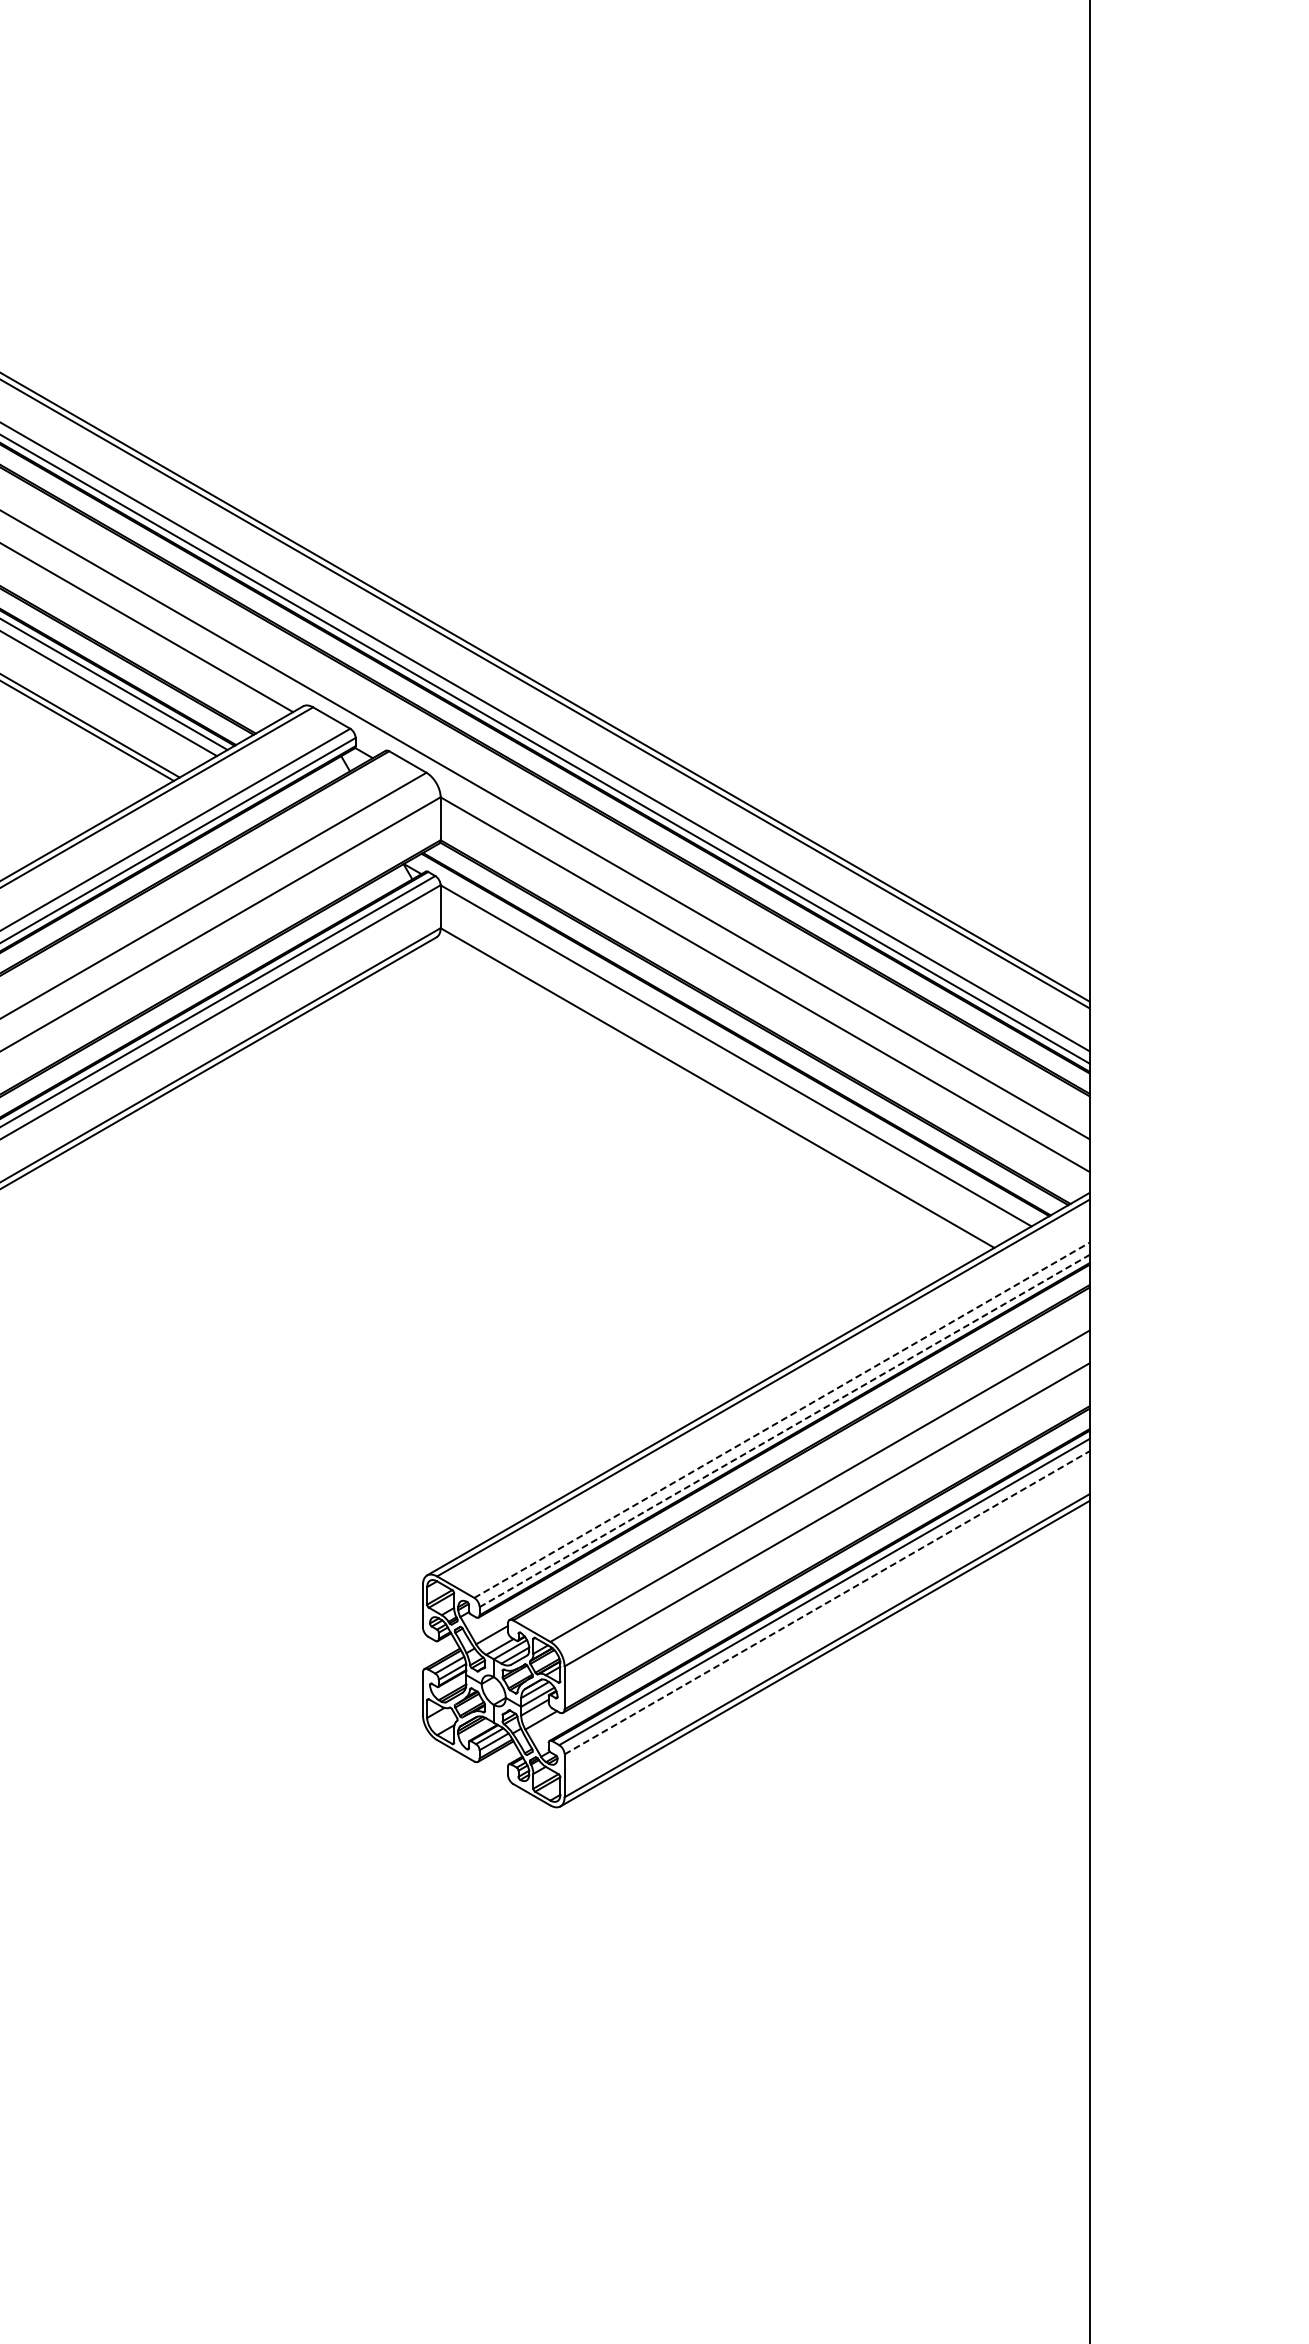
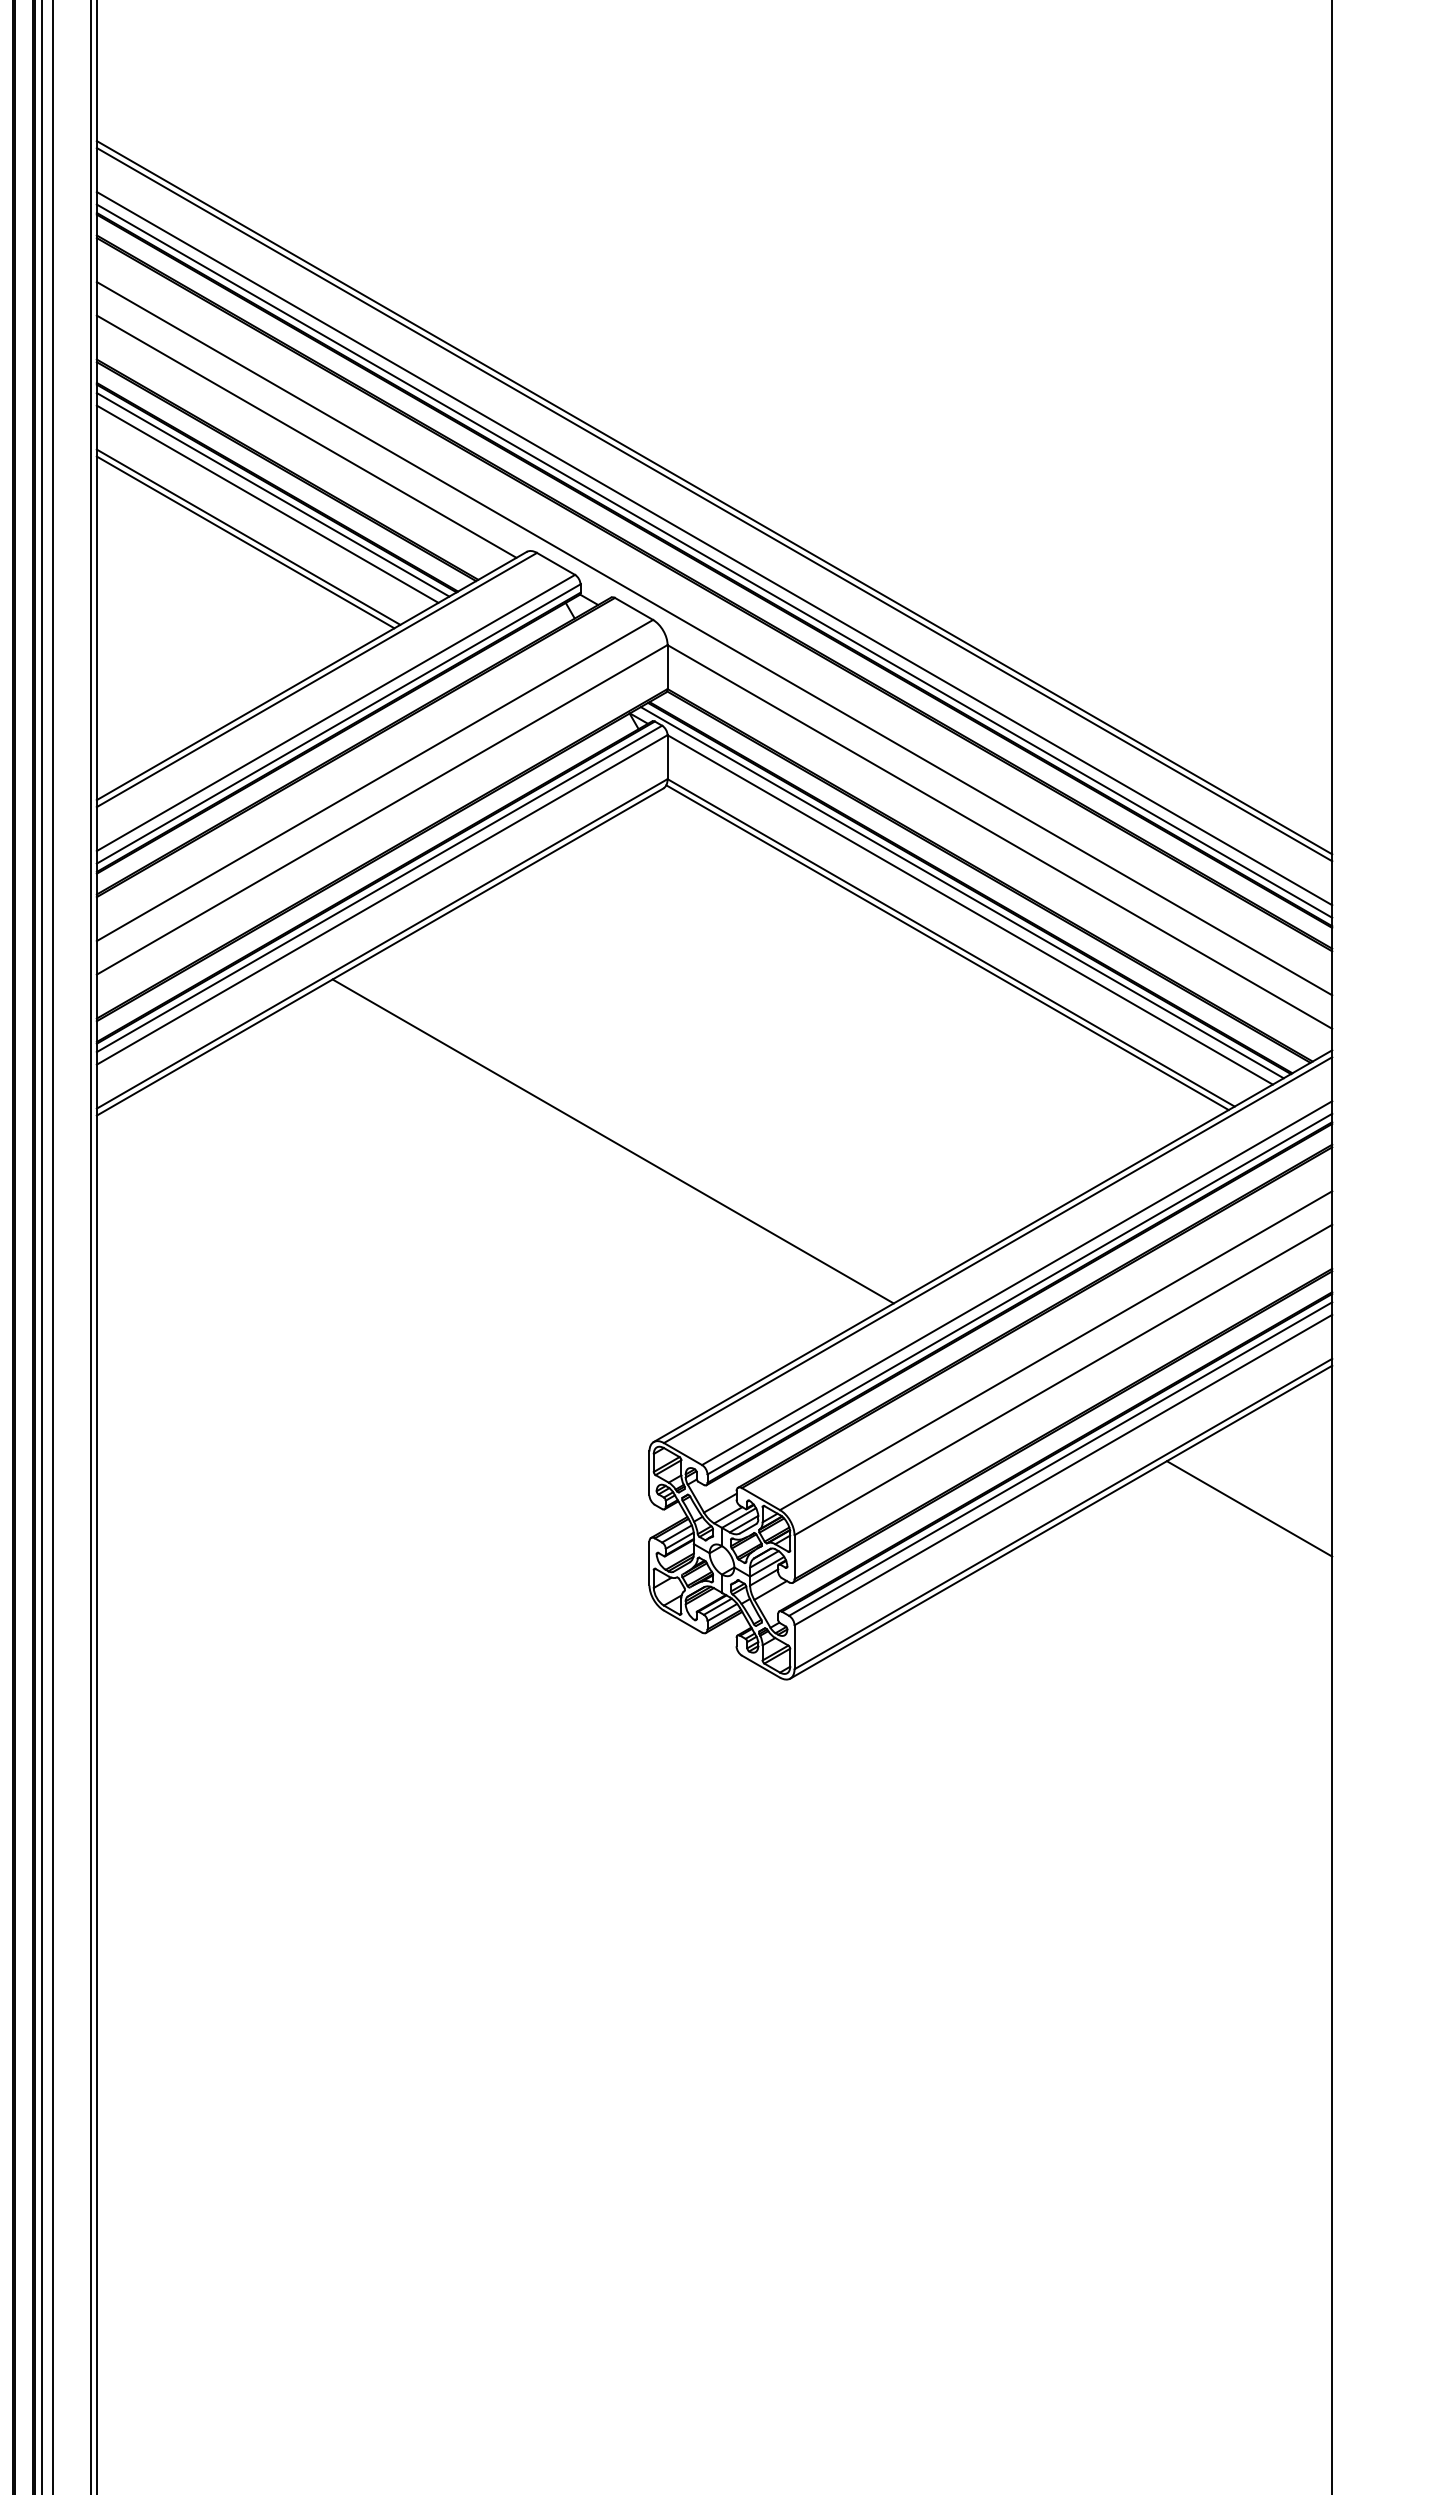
line: (727, 1038) -> (961, 892), added
line: (713, 1092) -> (947, 947), added
line: (386, 1282) -> (612, 1141), added
line: (782, 1420) -> (1017, 1283), dashed -> solid
line: (784, 1431) -> (1019, 1294), dashed -> solid
line: (827, 1602) -> (1063, 1469), dashed -> solid
line: (1008, 1640) -> (1249, 1508), added

